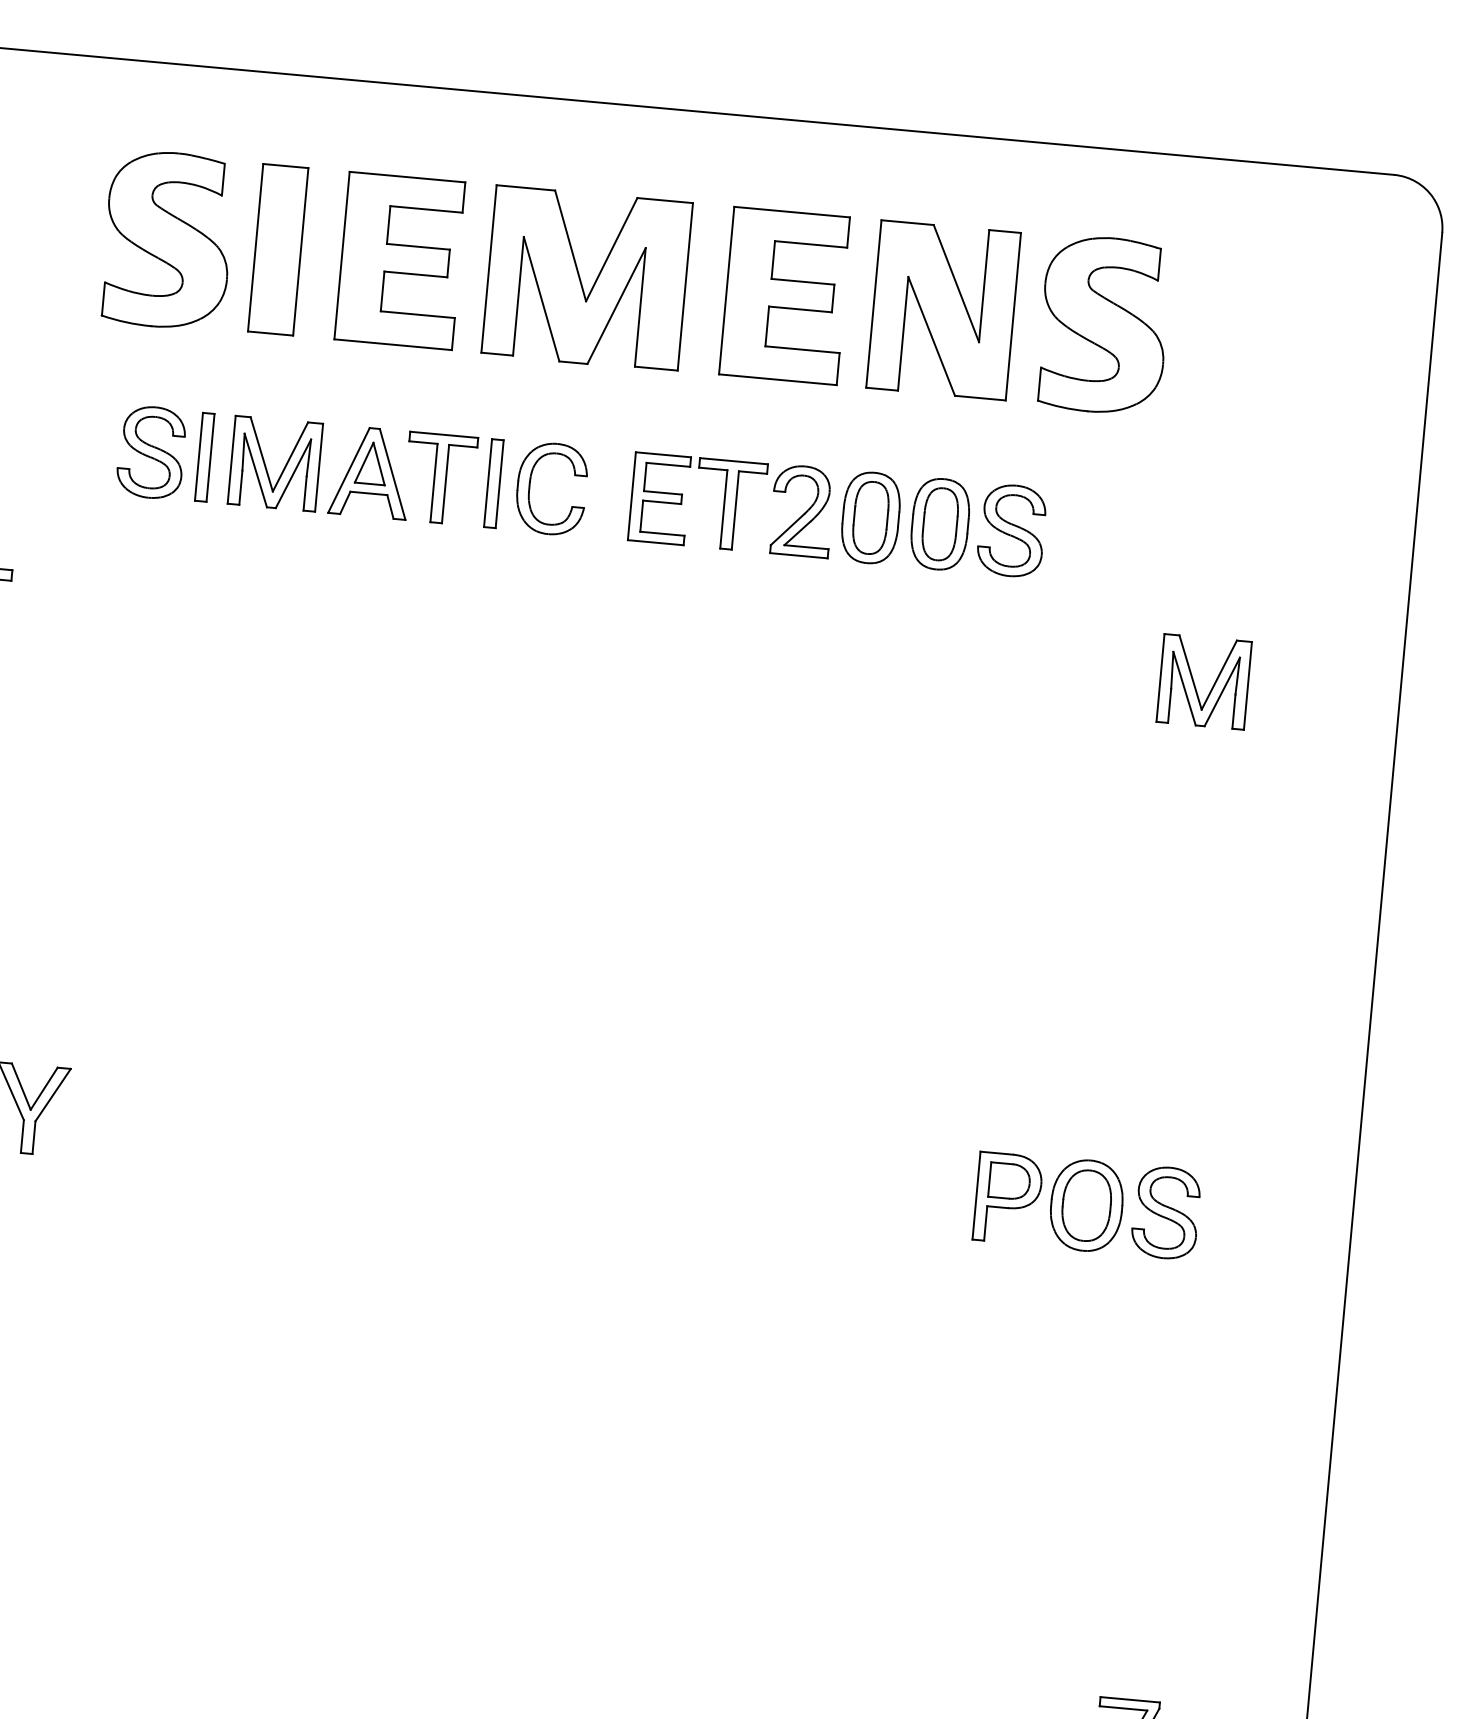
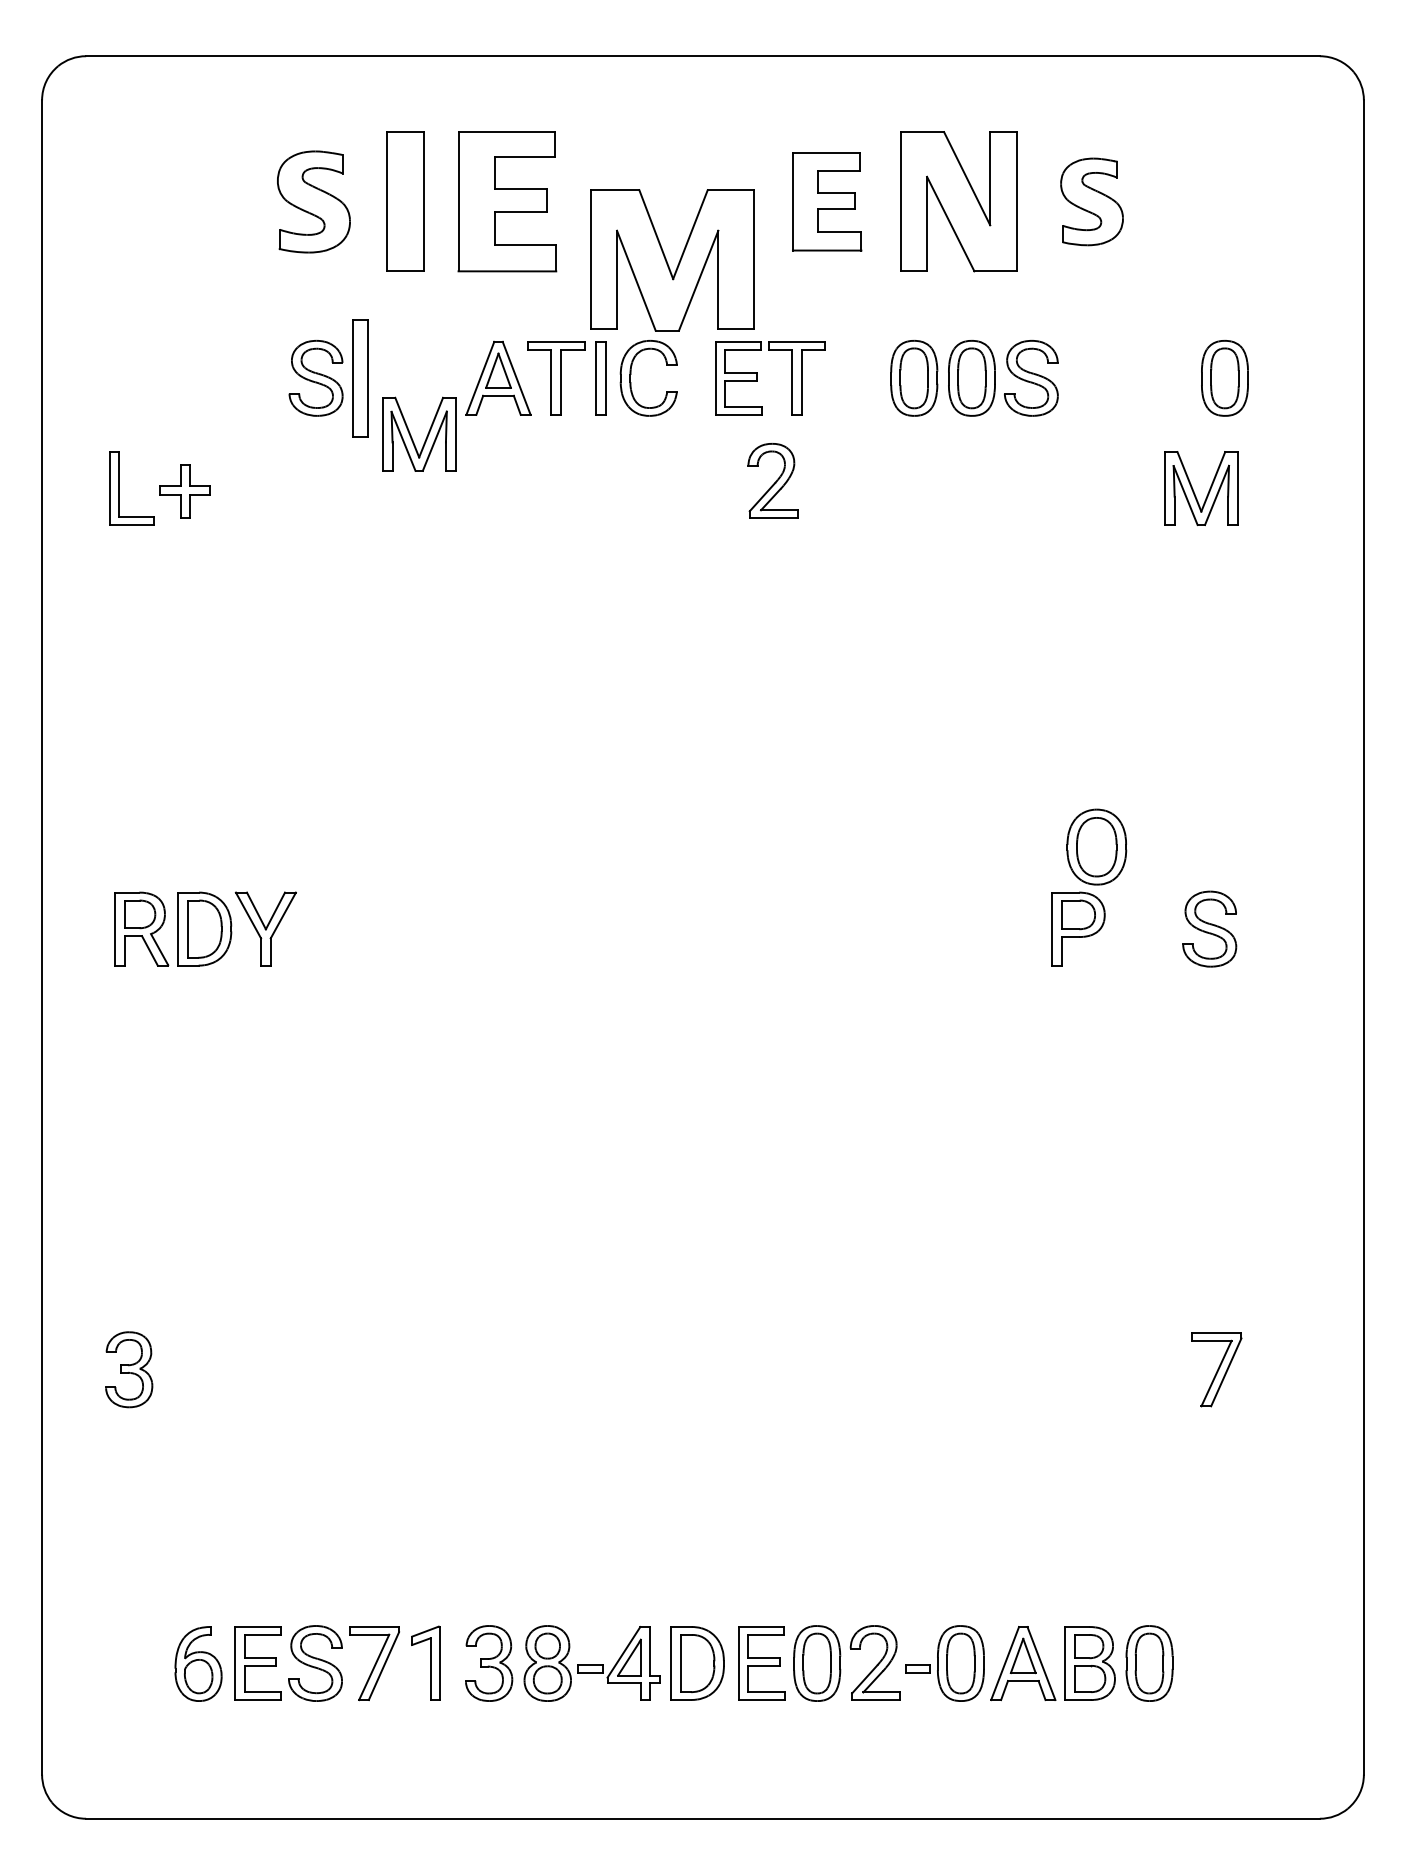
part: (167, 239) -> (313, 201), size x0.7
part: (587, 278) -> (672, 260), moved
part: (784, 295) -> (826, 201), size x0.7
part: (1103, 324) -> (1091, 201), size x0.6
part: (204, 457) -> (360, 378), size x1.6
part: (283, 467) -> (426, 436), moved
part: (801, 510) -> (772, 480), moved
part: (1244, 552) -> (1224, 378), added
part: (1086, 1204) -> (1096, 846), moved

